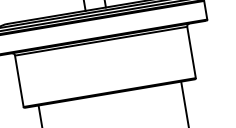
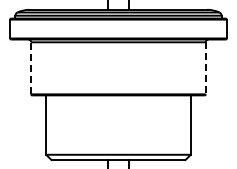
line: (191, 52) -> (205, 68), solid -> dashed
line: (19, 80) -> (31, 67), solid -> dashed

